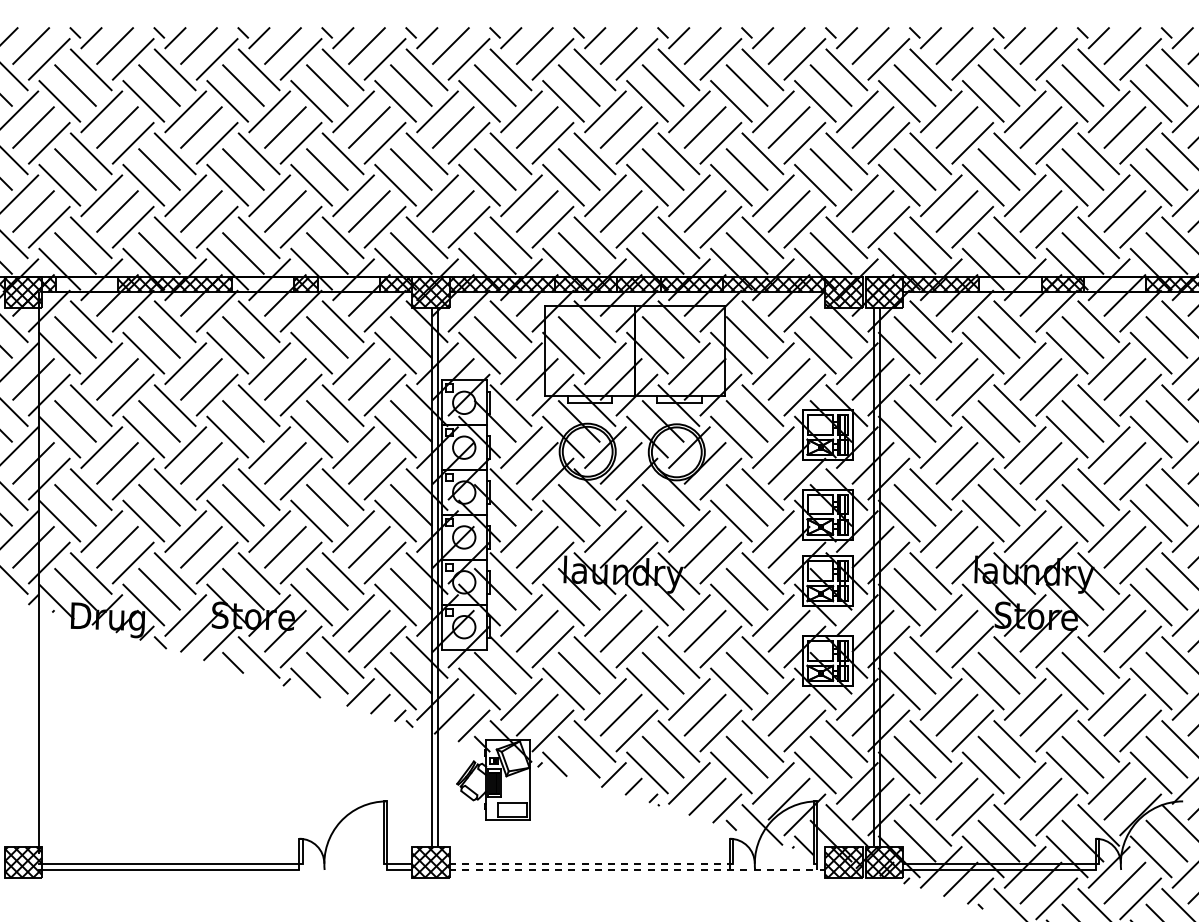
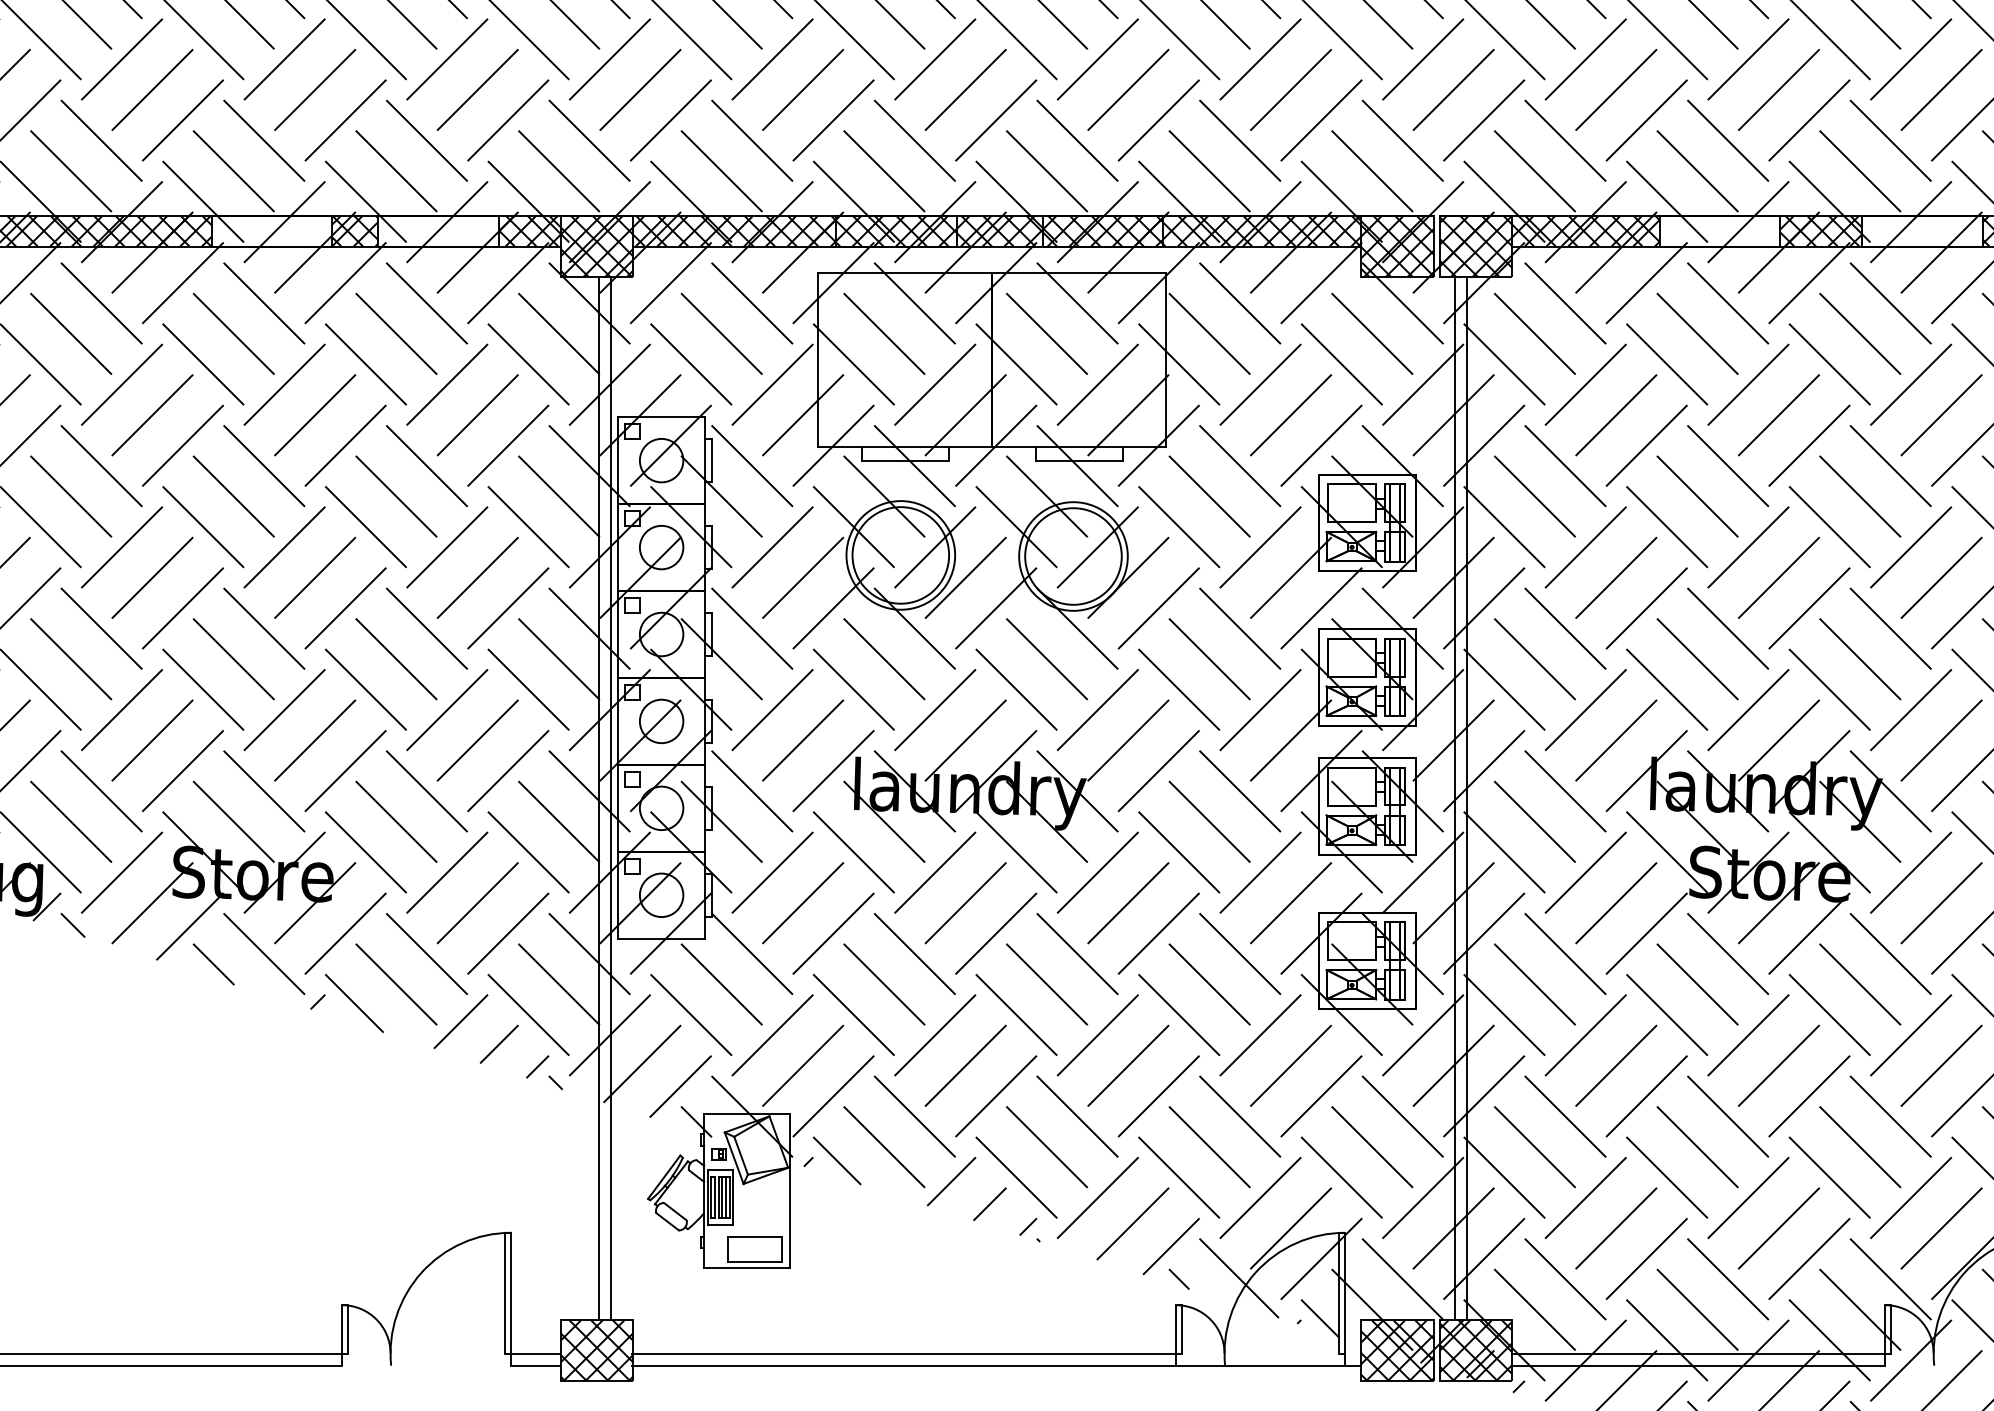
line: (590, 863) -> (906, 1353), dashed -> solid
line: (637, 869) -> (997, 1364), dashed -> solid

